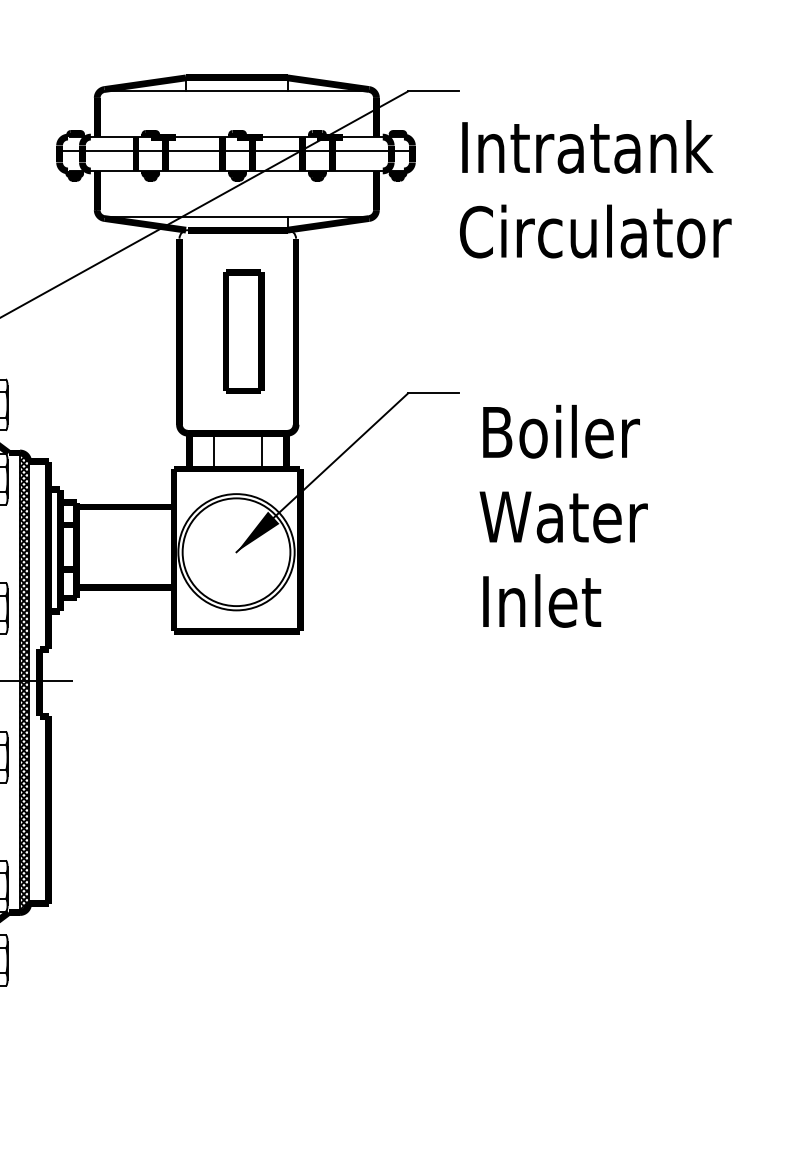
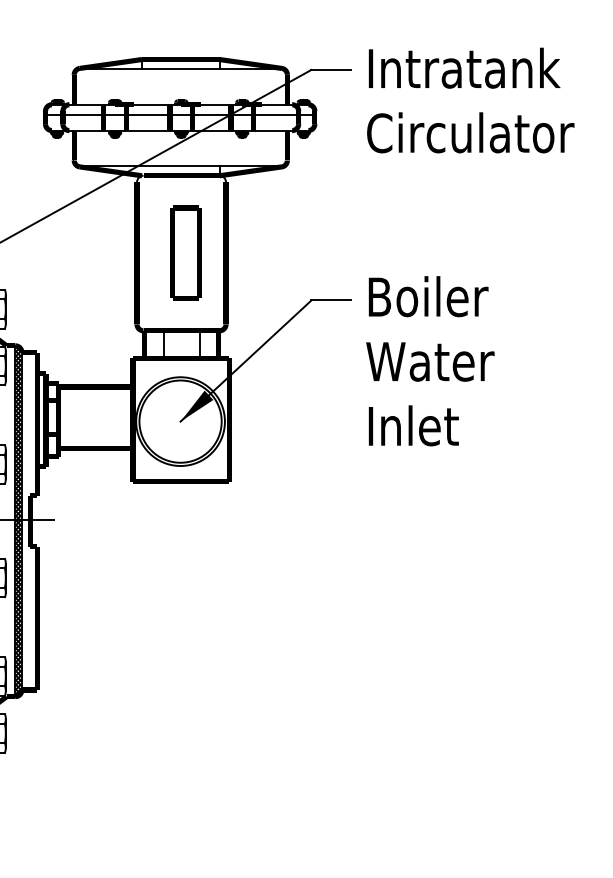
text: (595, 189) -> (470, 100), moved
text: (563, 516) -> (430, 361), moved

